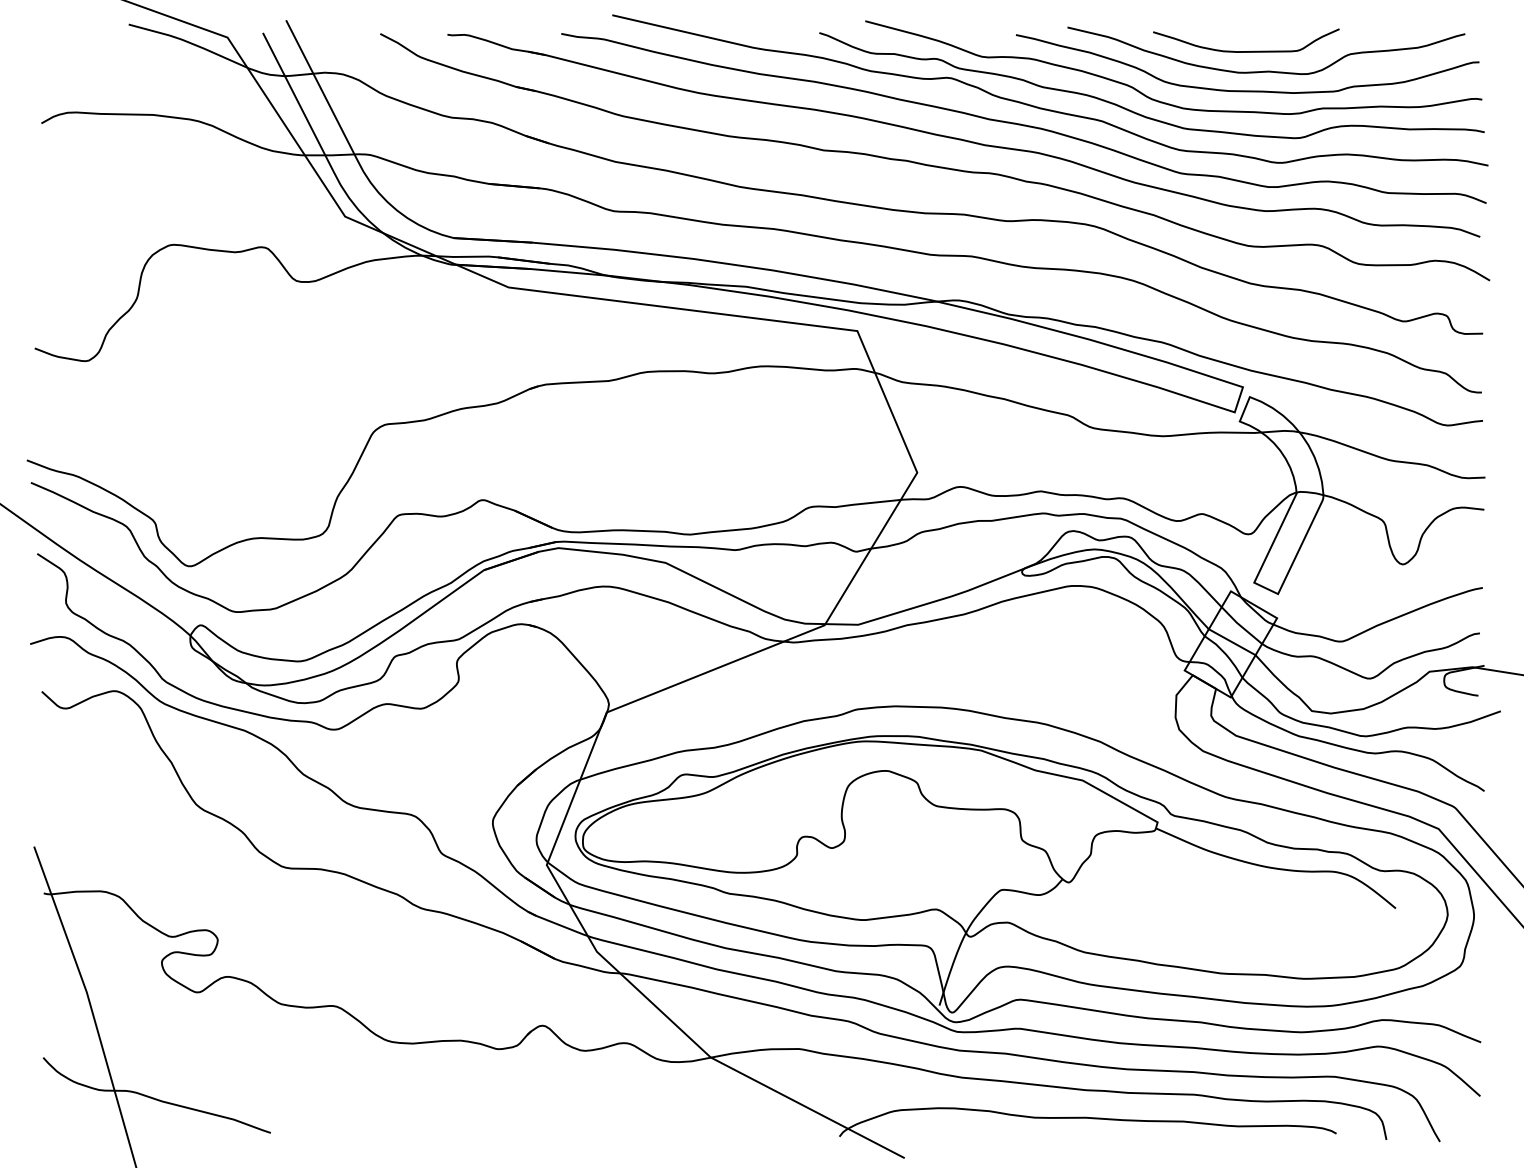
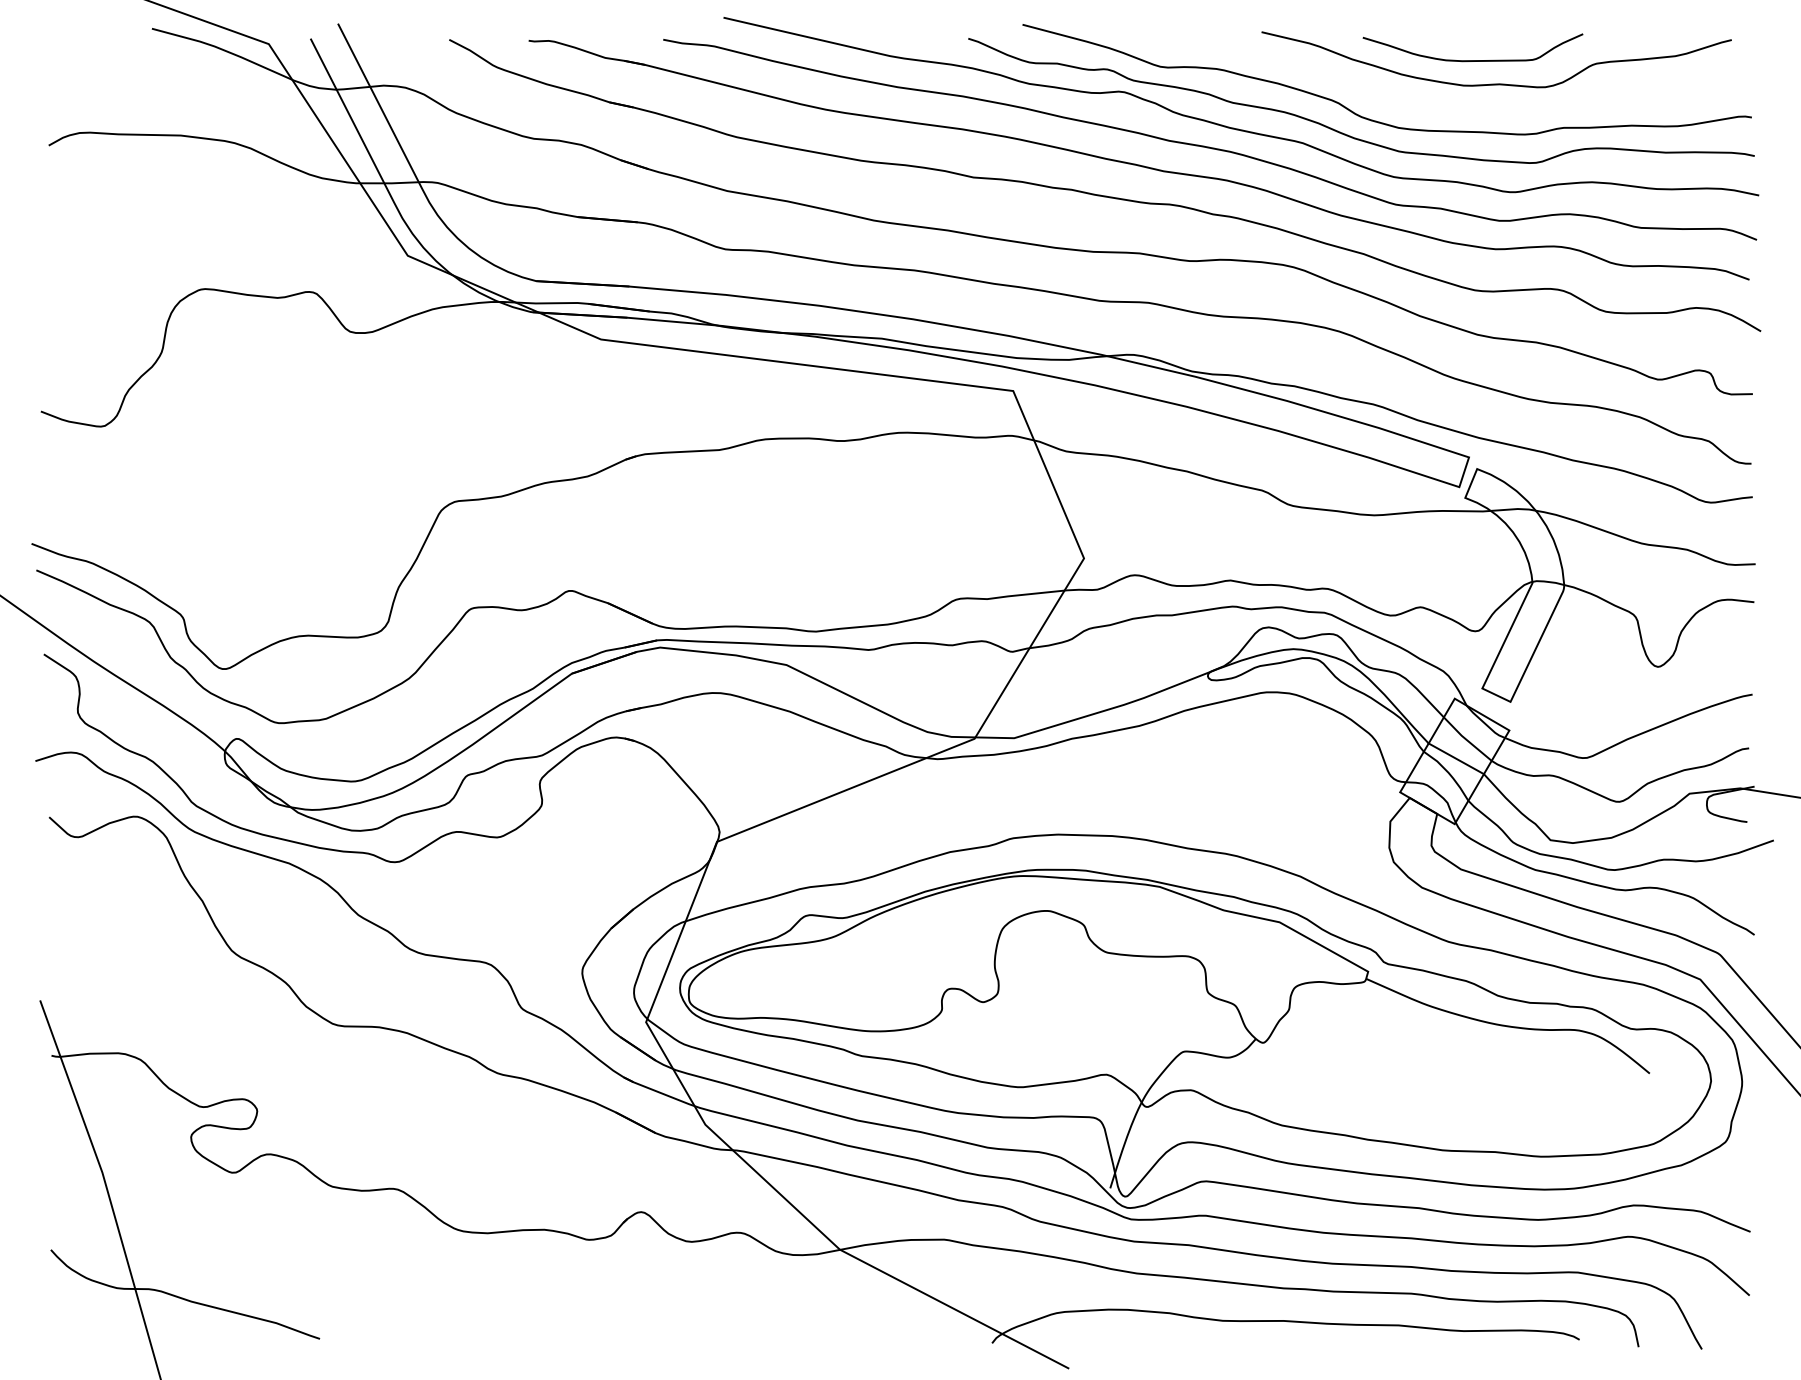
curve: (1247, 90) -> (1474, 106), removed

